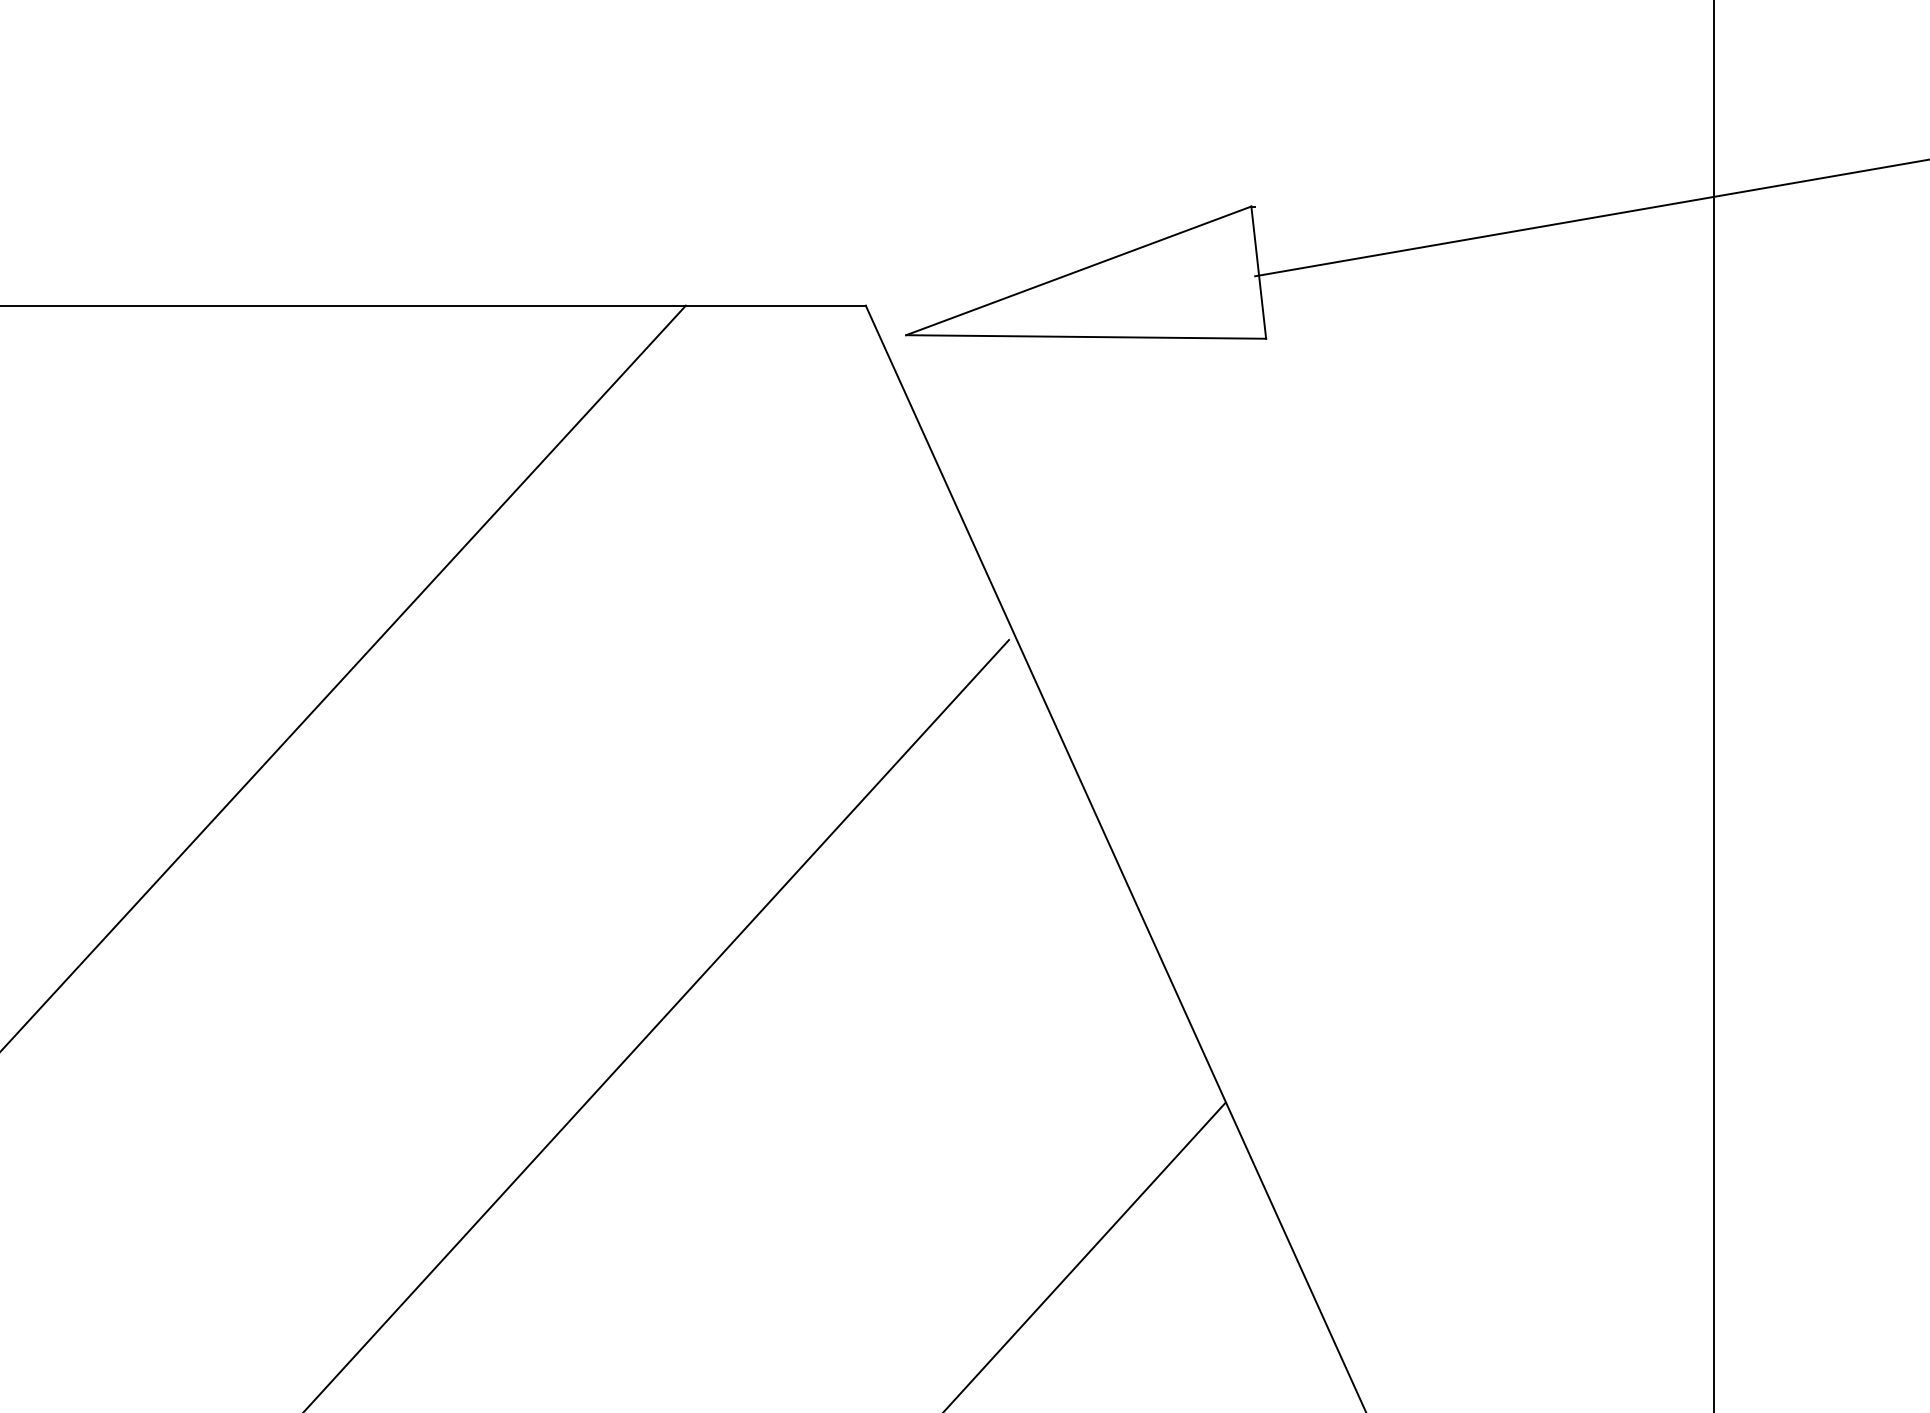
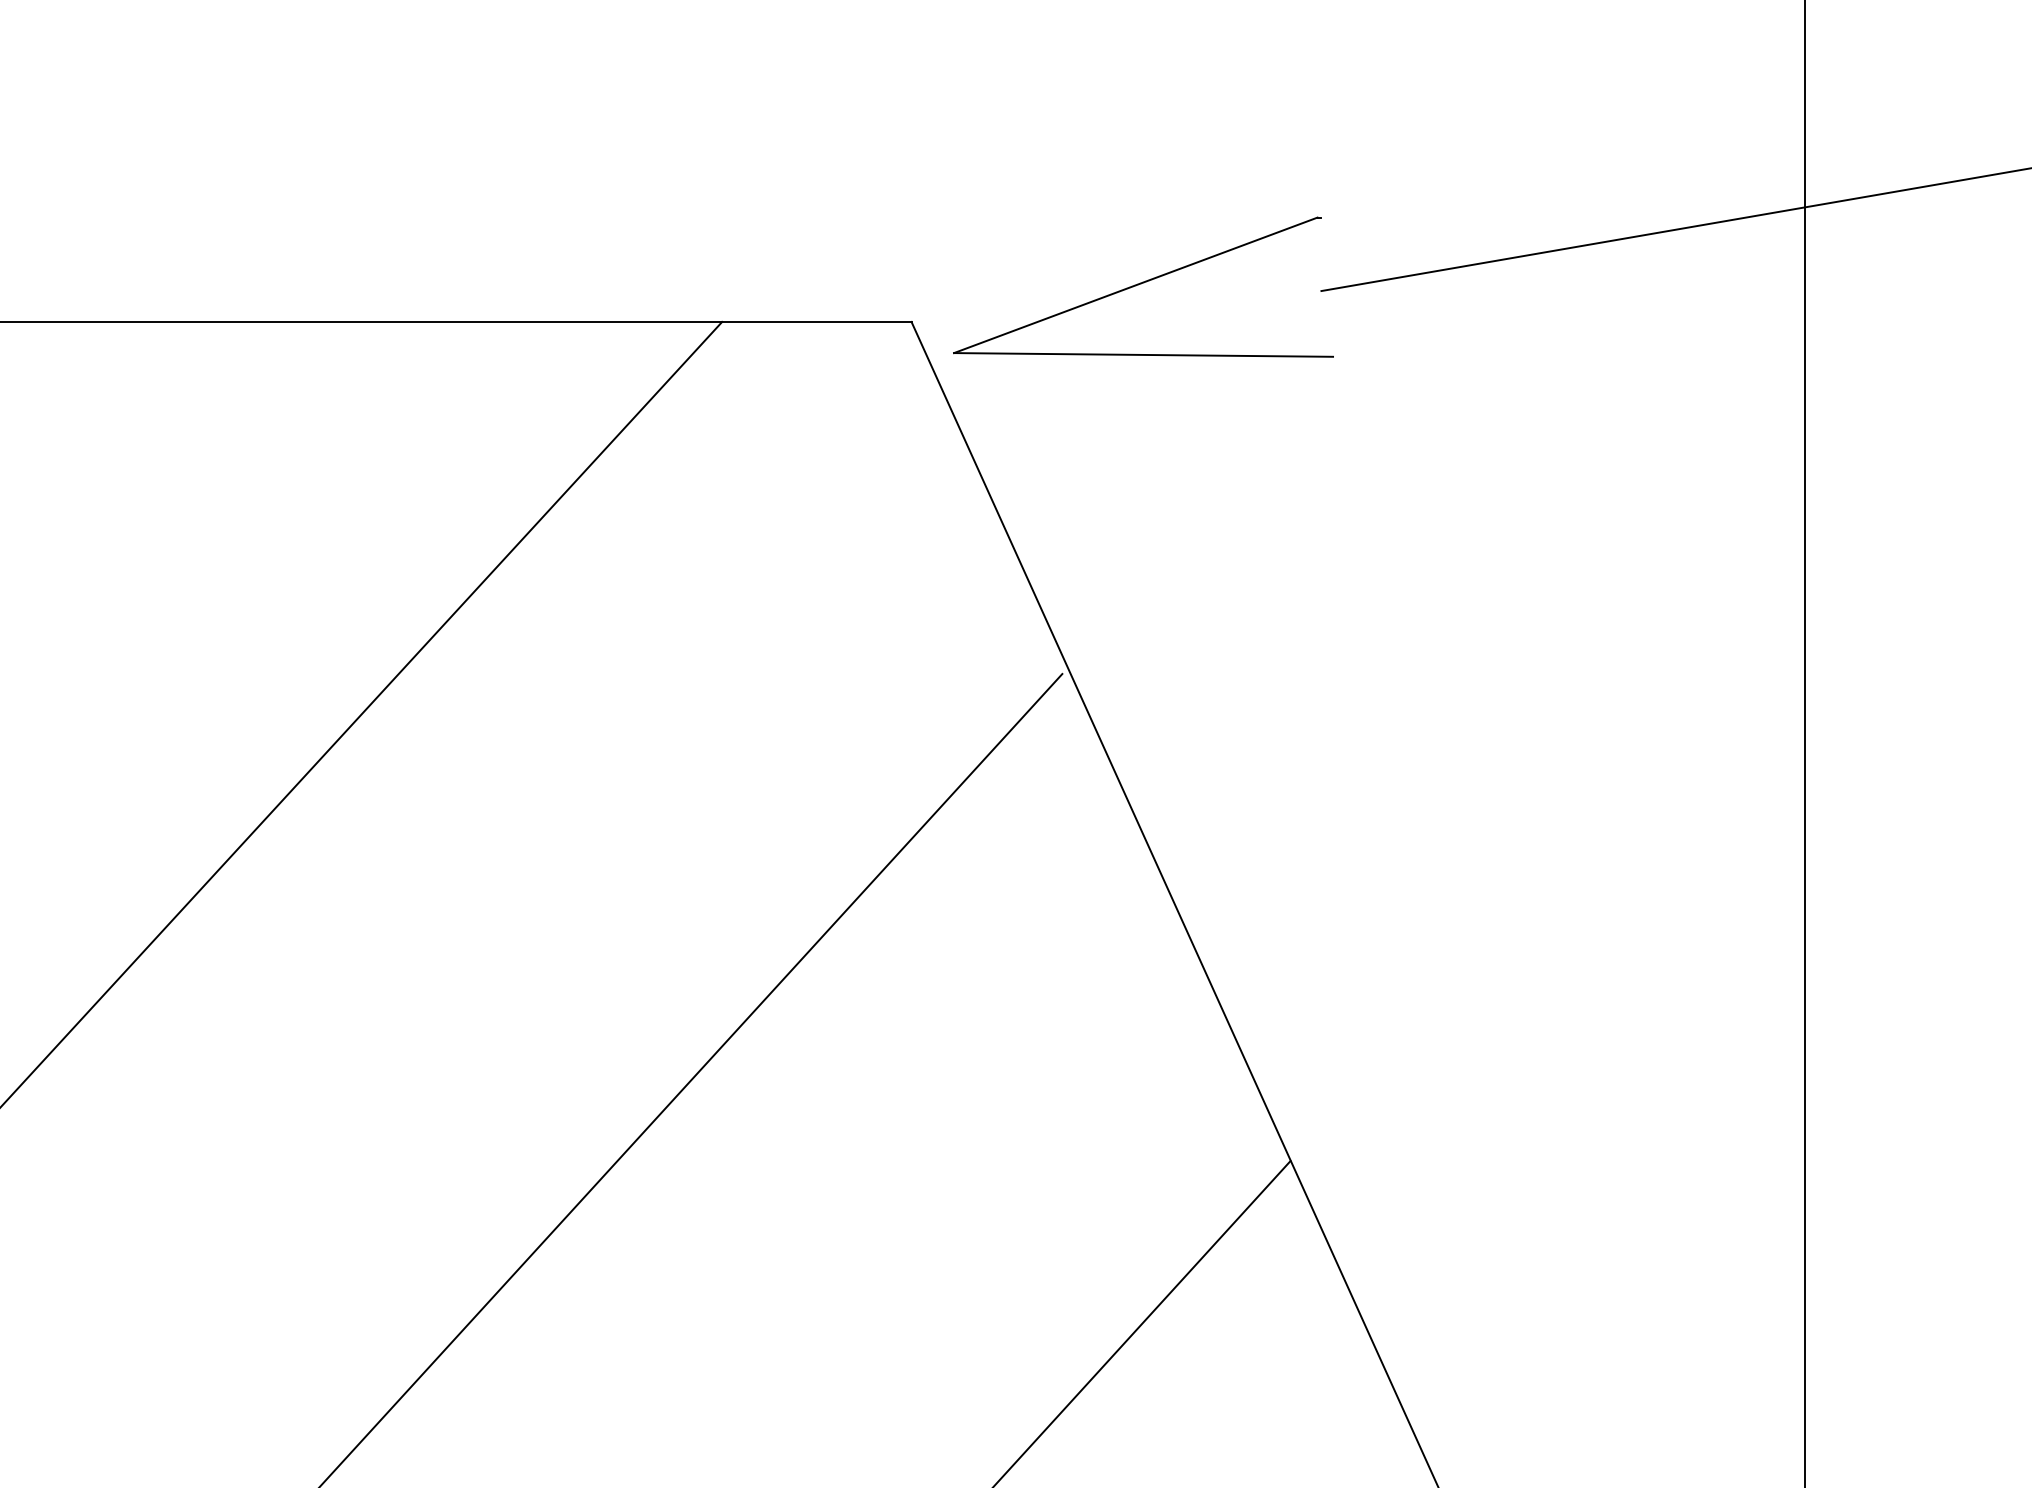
line: (1258, 271) -> (1325, 286), removed

